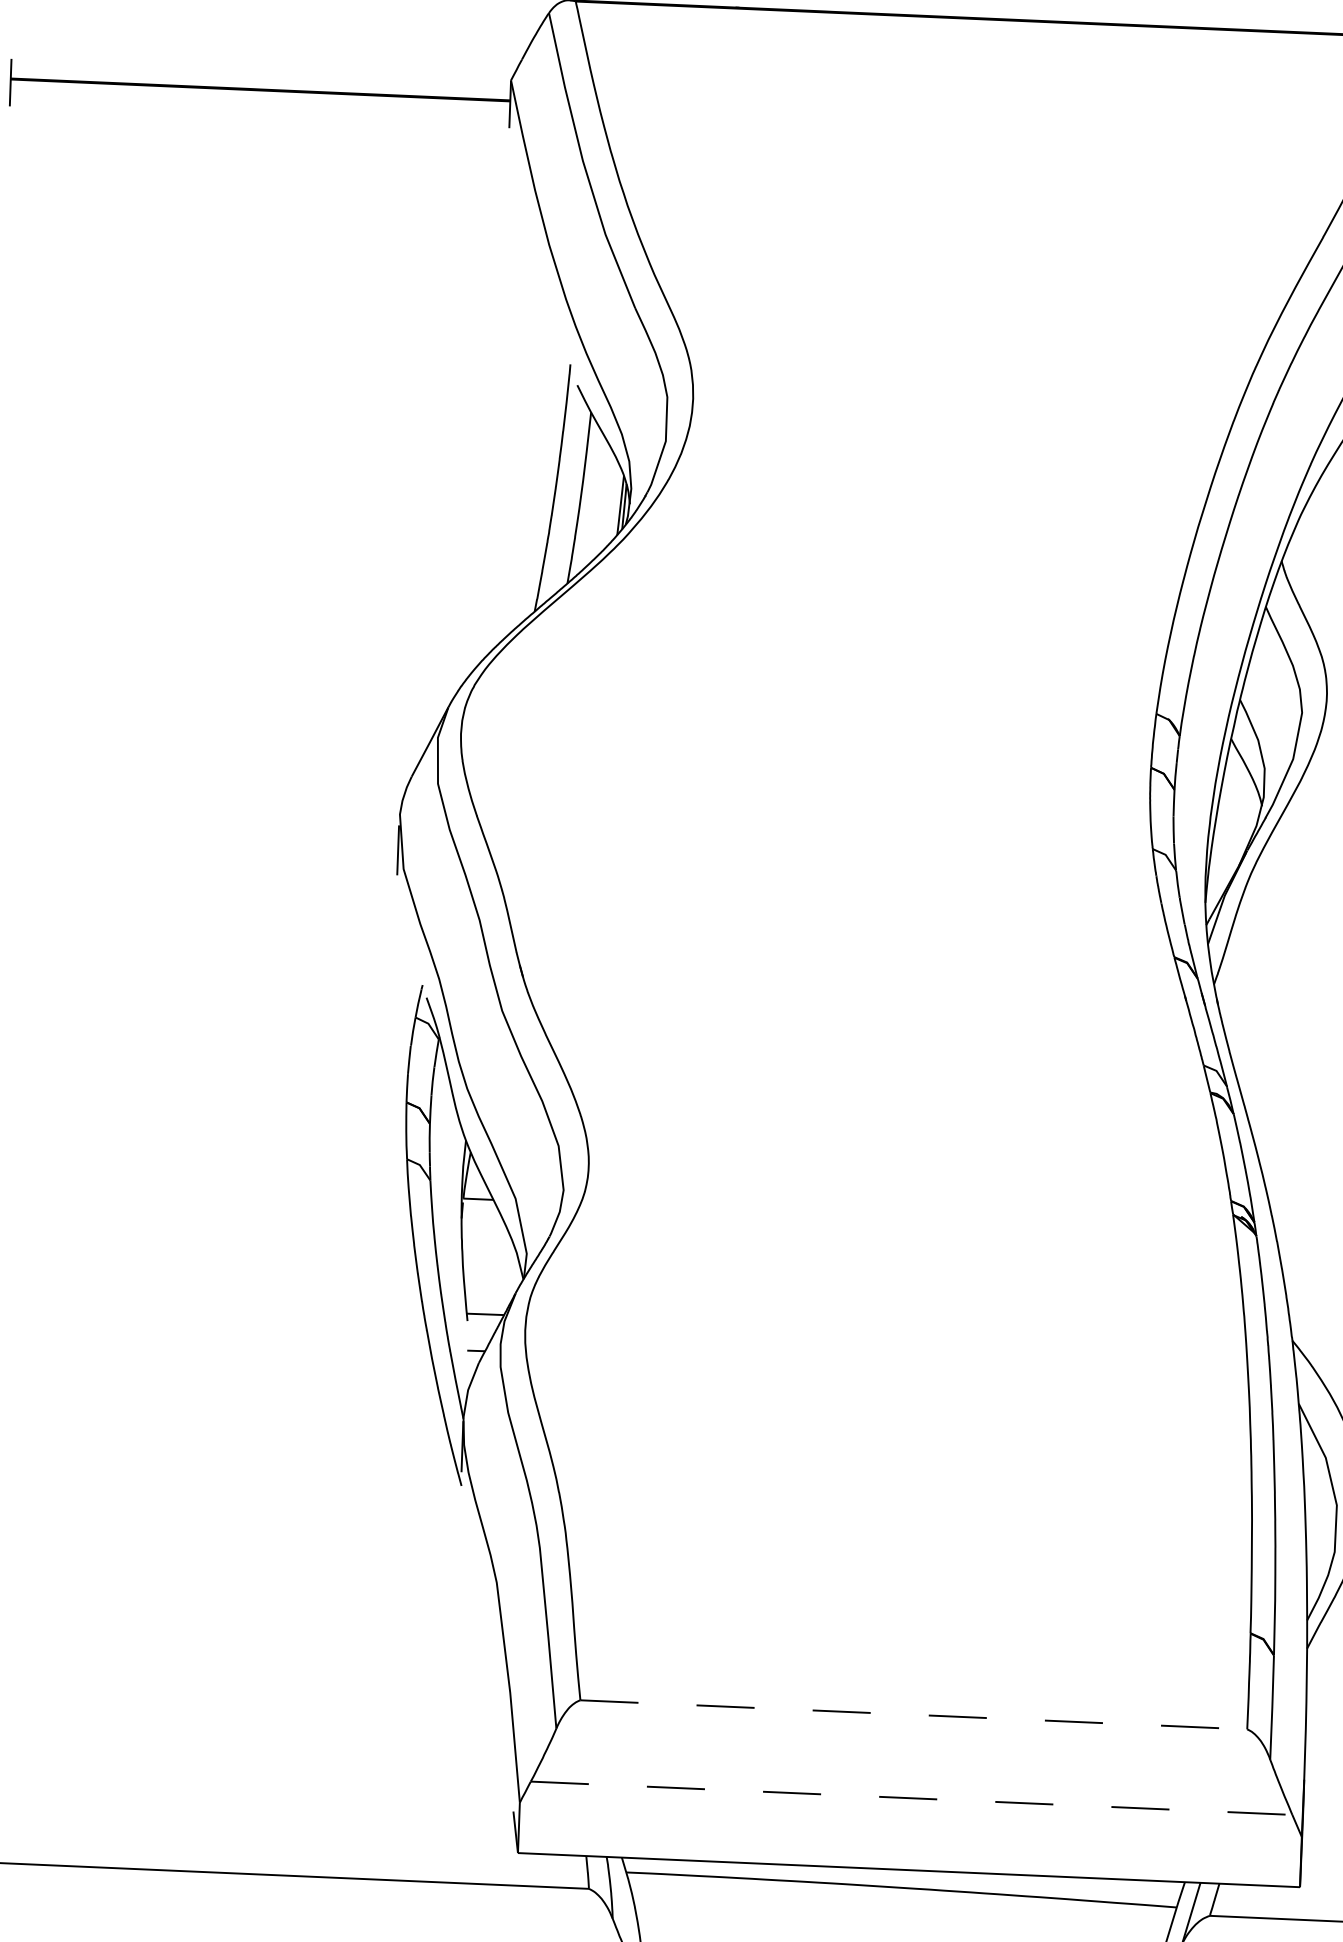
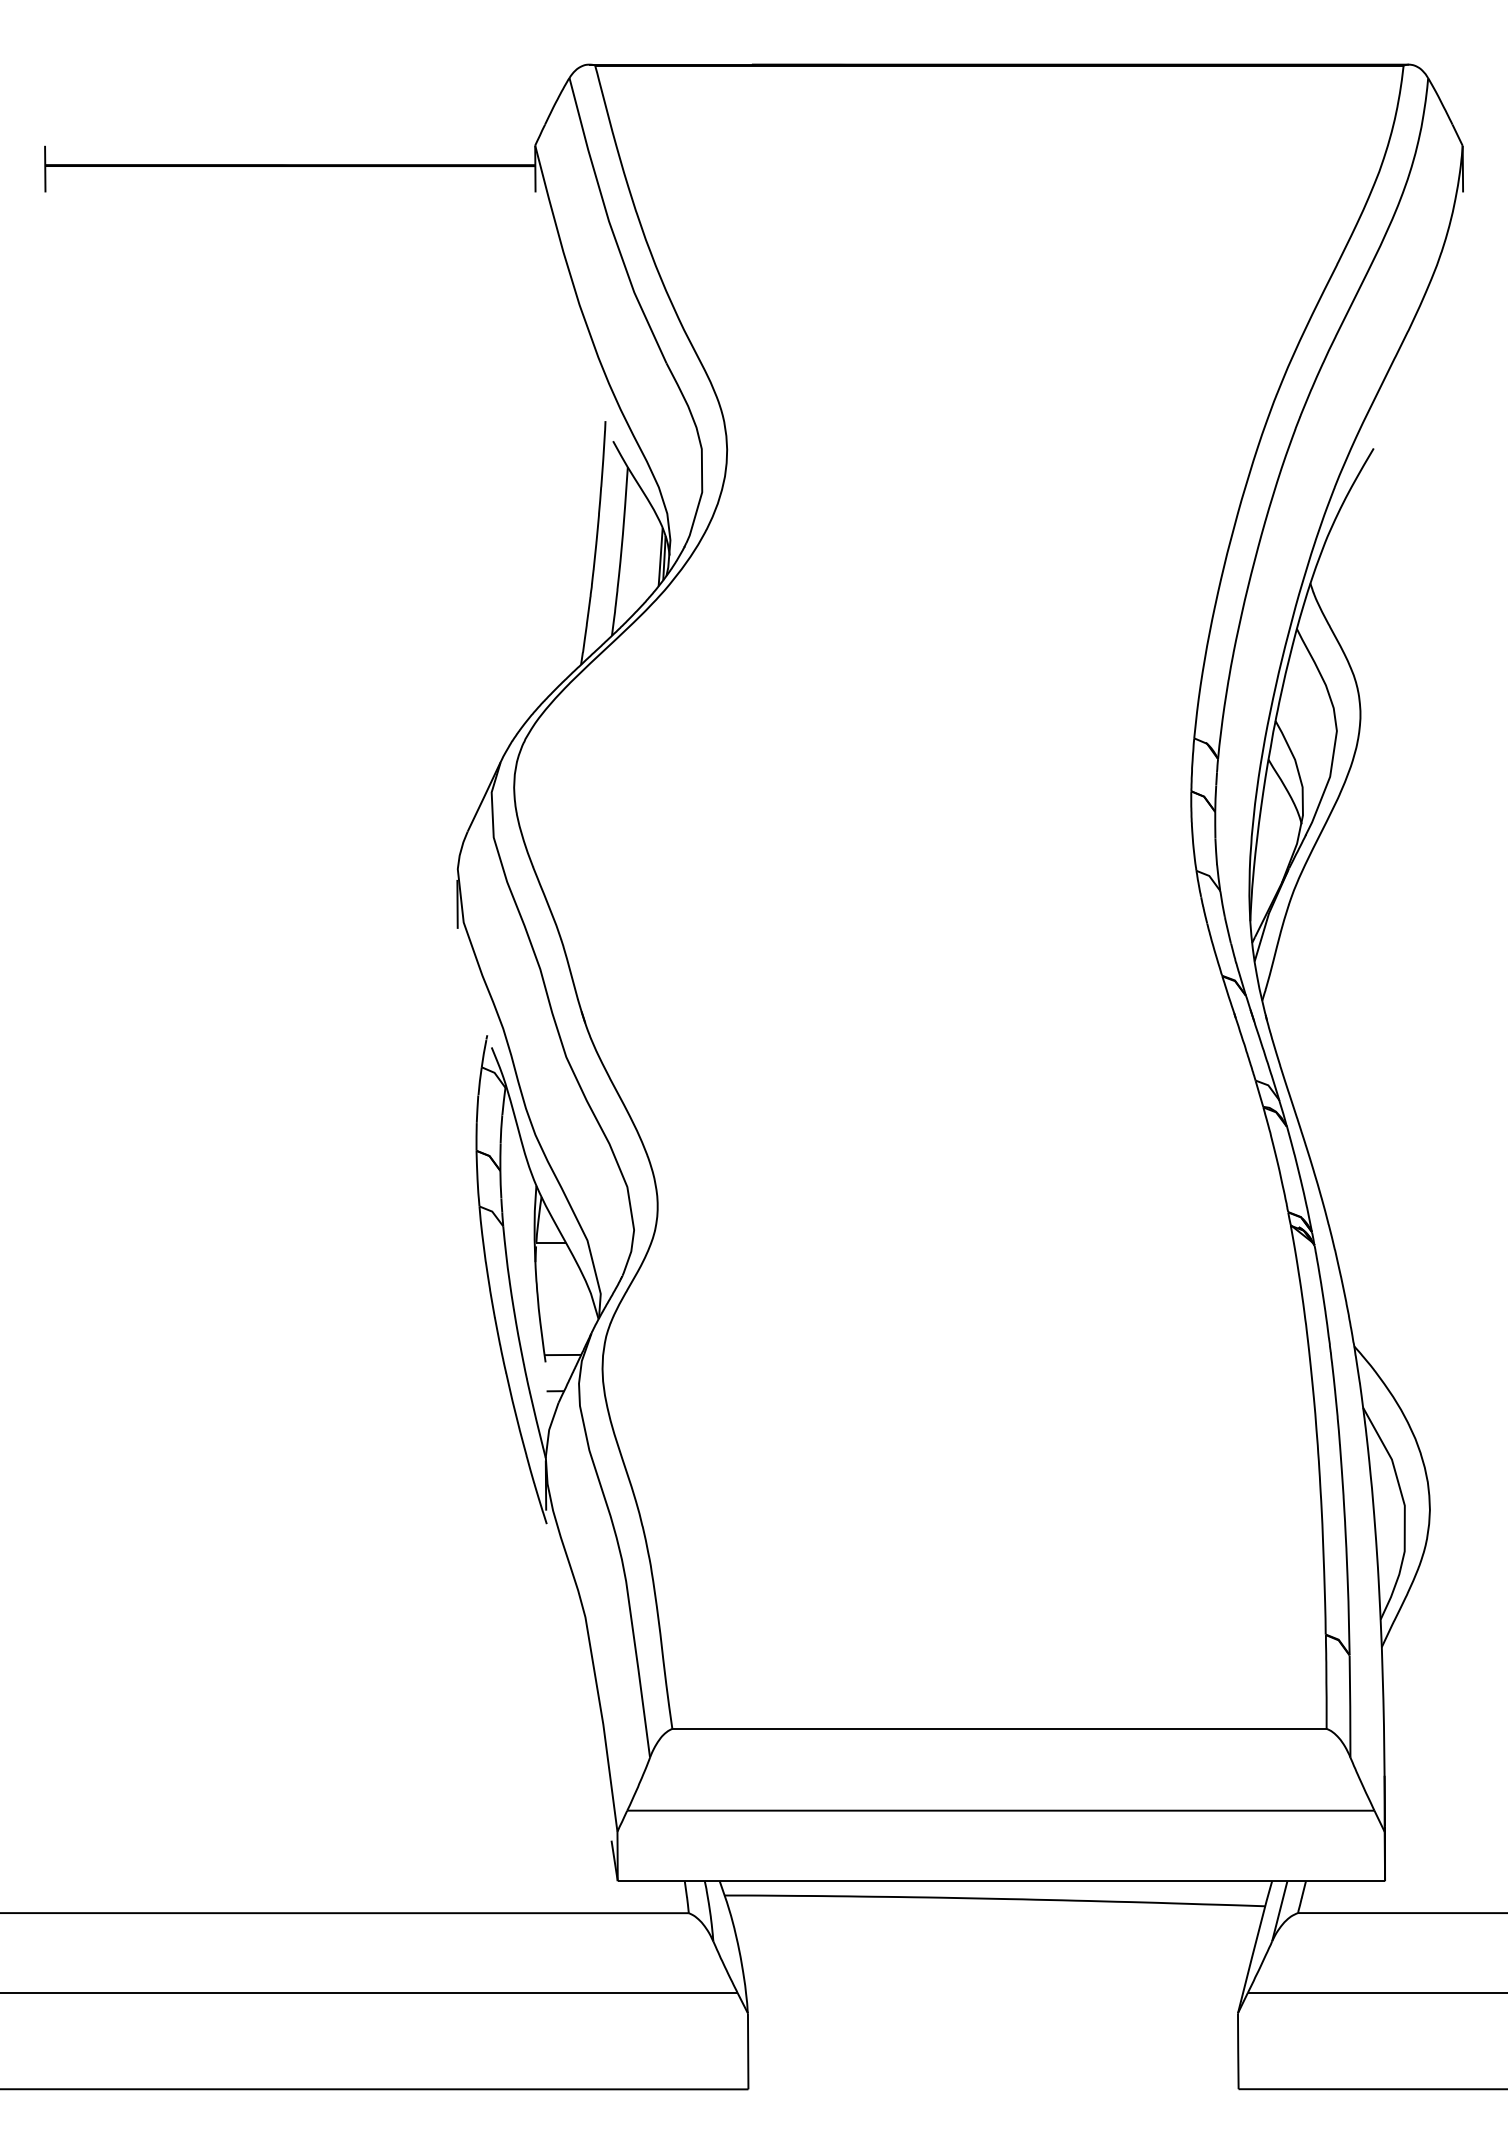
line: (913, 1714) -> (999, 1728), dashed -> solid
line: (911, 1798) -> (1000, 1810), dashed -> solid

